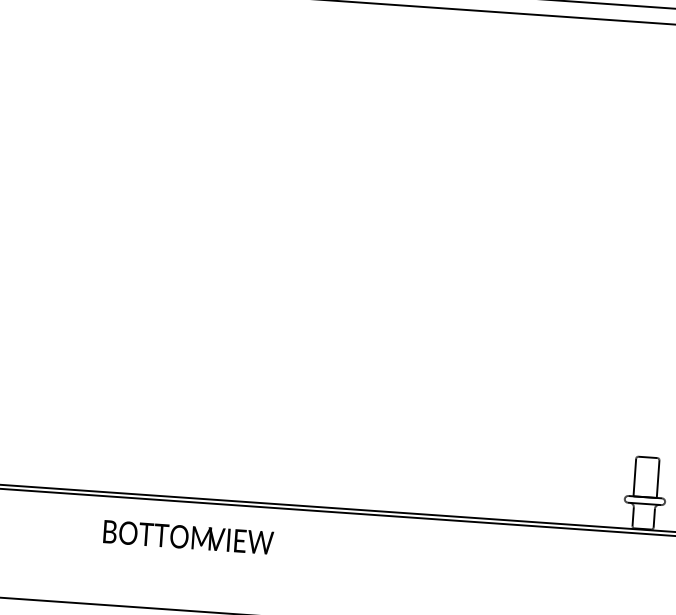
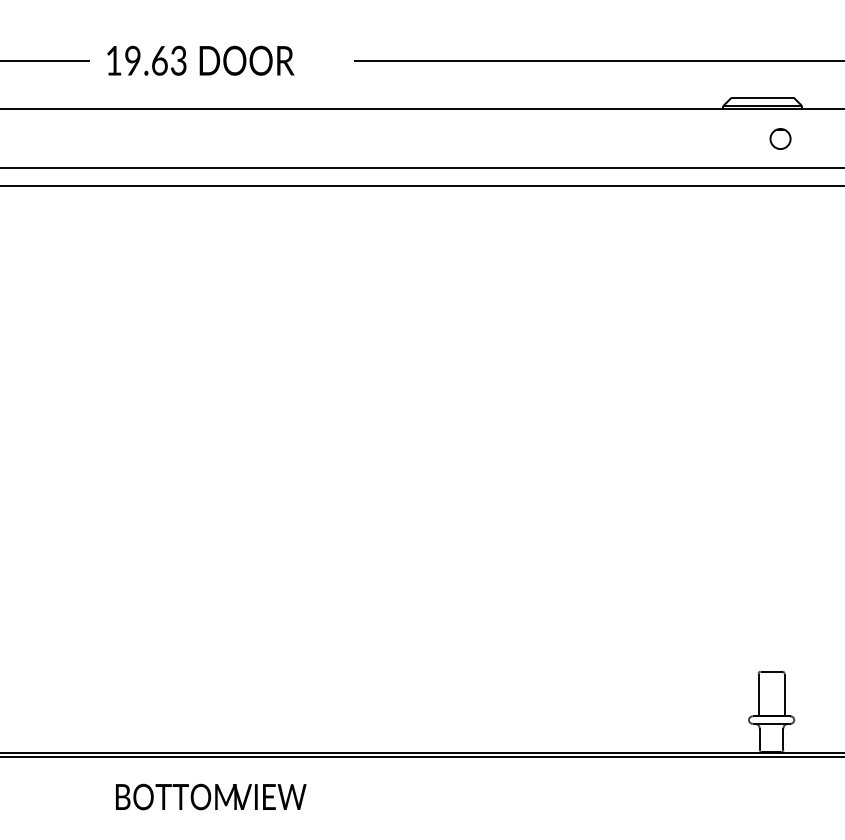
text: (188, 536) -> (211, 796), moved

